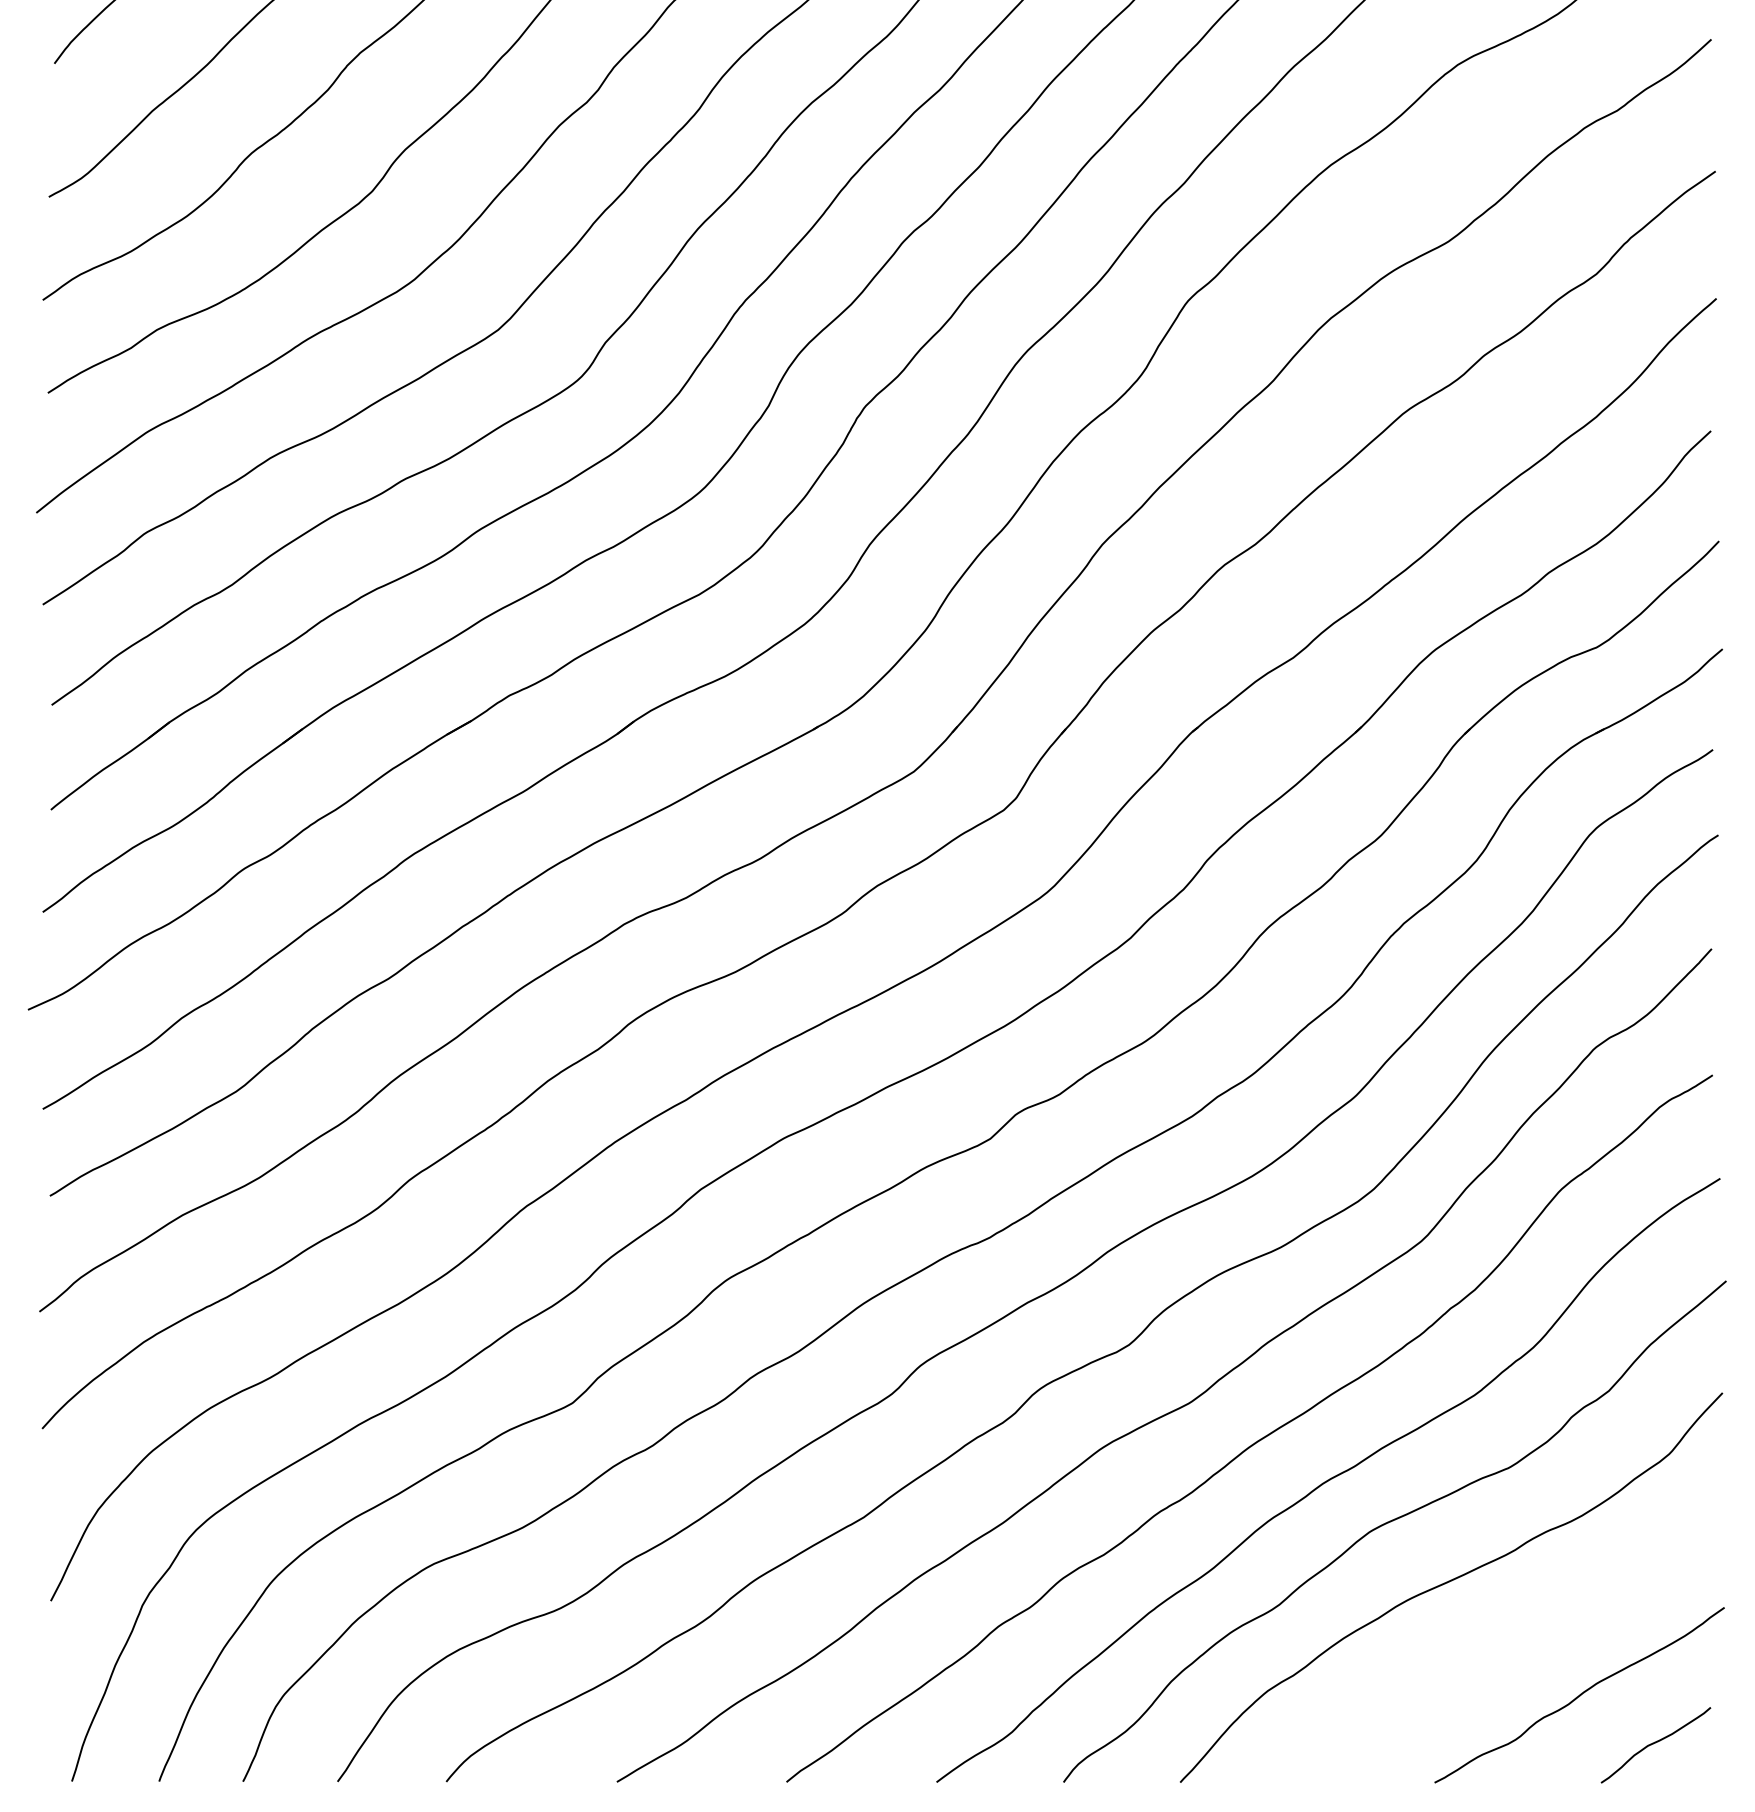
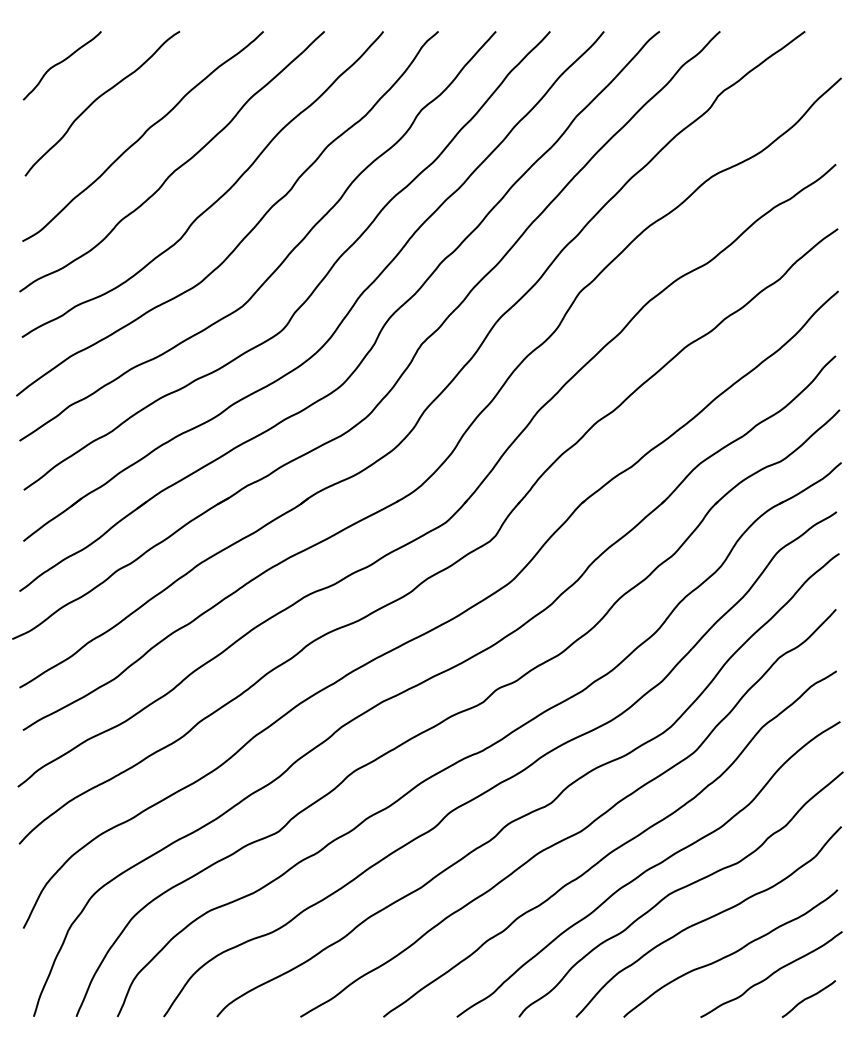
curve: (1495, 1652) -> (730, 953), added

